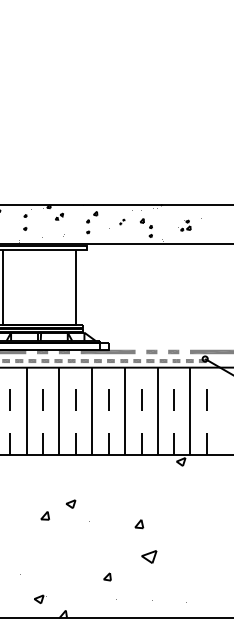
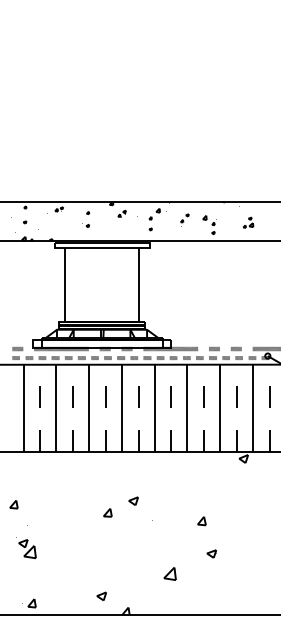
part: (121, 222) -> (184, 219), size x1.67
part: (148, 556) -> (211, 553), size x0.62
part: (106, 576) -> (169, 573), size x1.67

